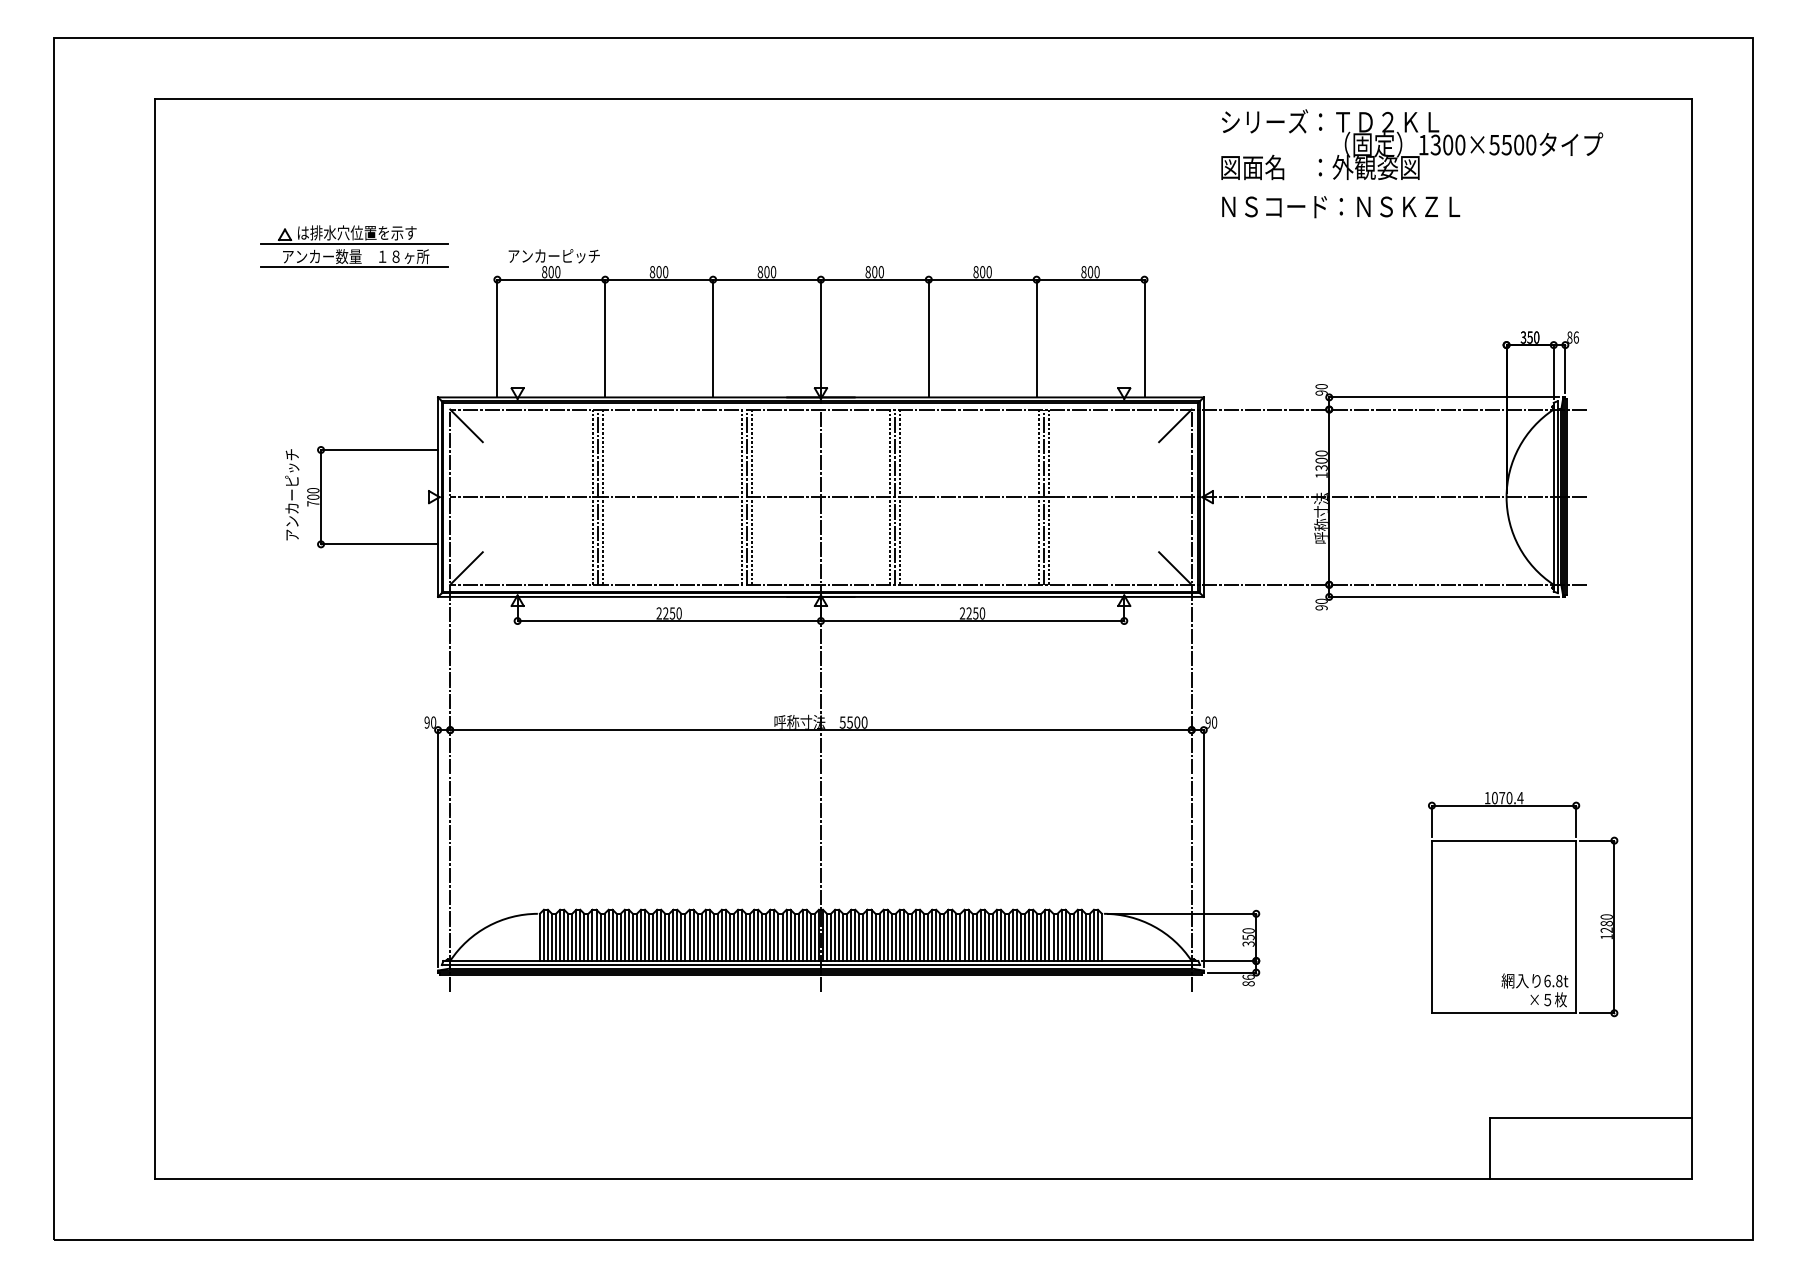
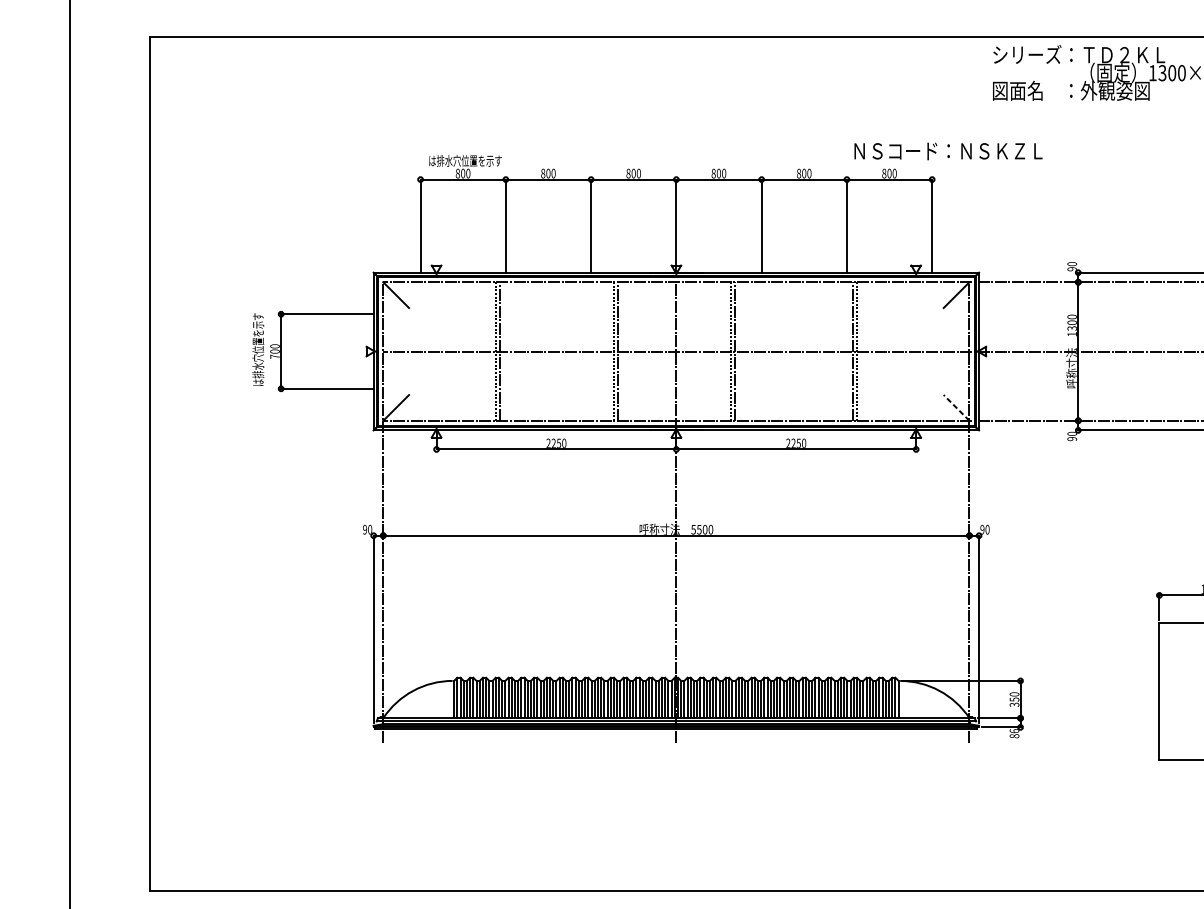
text: (1341, 207) -> (948, 151), moved
part: (354, 246) -> (307, 153), removed
text: (554, 255) -> (465, 160), アンカーピッチ -> は排水穴位置を示す
text: (291, 494) -> (257, 349), アンカーピッチ -> は排水穴位置を示す
line: (603, 496) -> (504, 351), removed
line: (751, 496) -> (621, 351), removed
line: (900, 496) -> (739, 351), removed
line: (1038, 496) -> (848, 351), removed
line: (1175, 568) -> (956, 407), solid -> dashed

